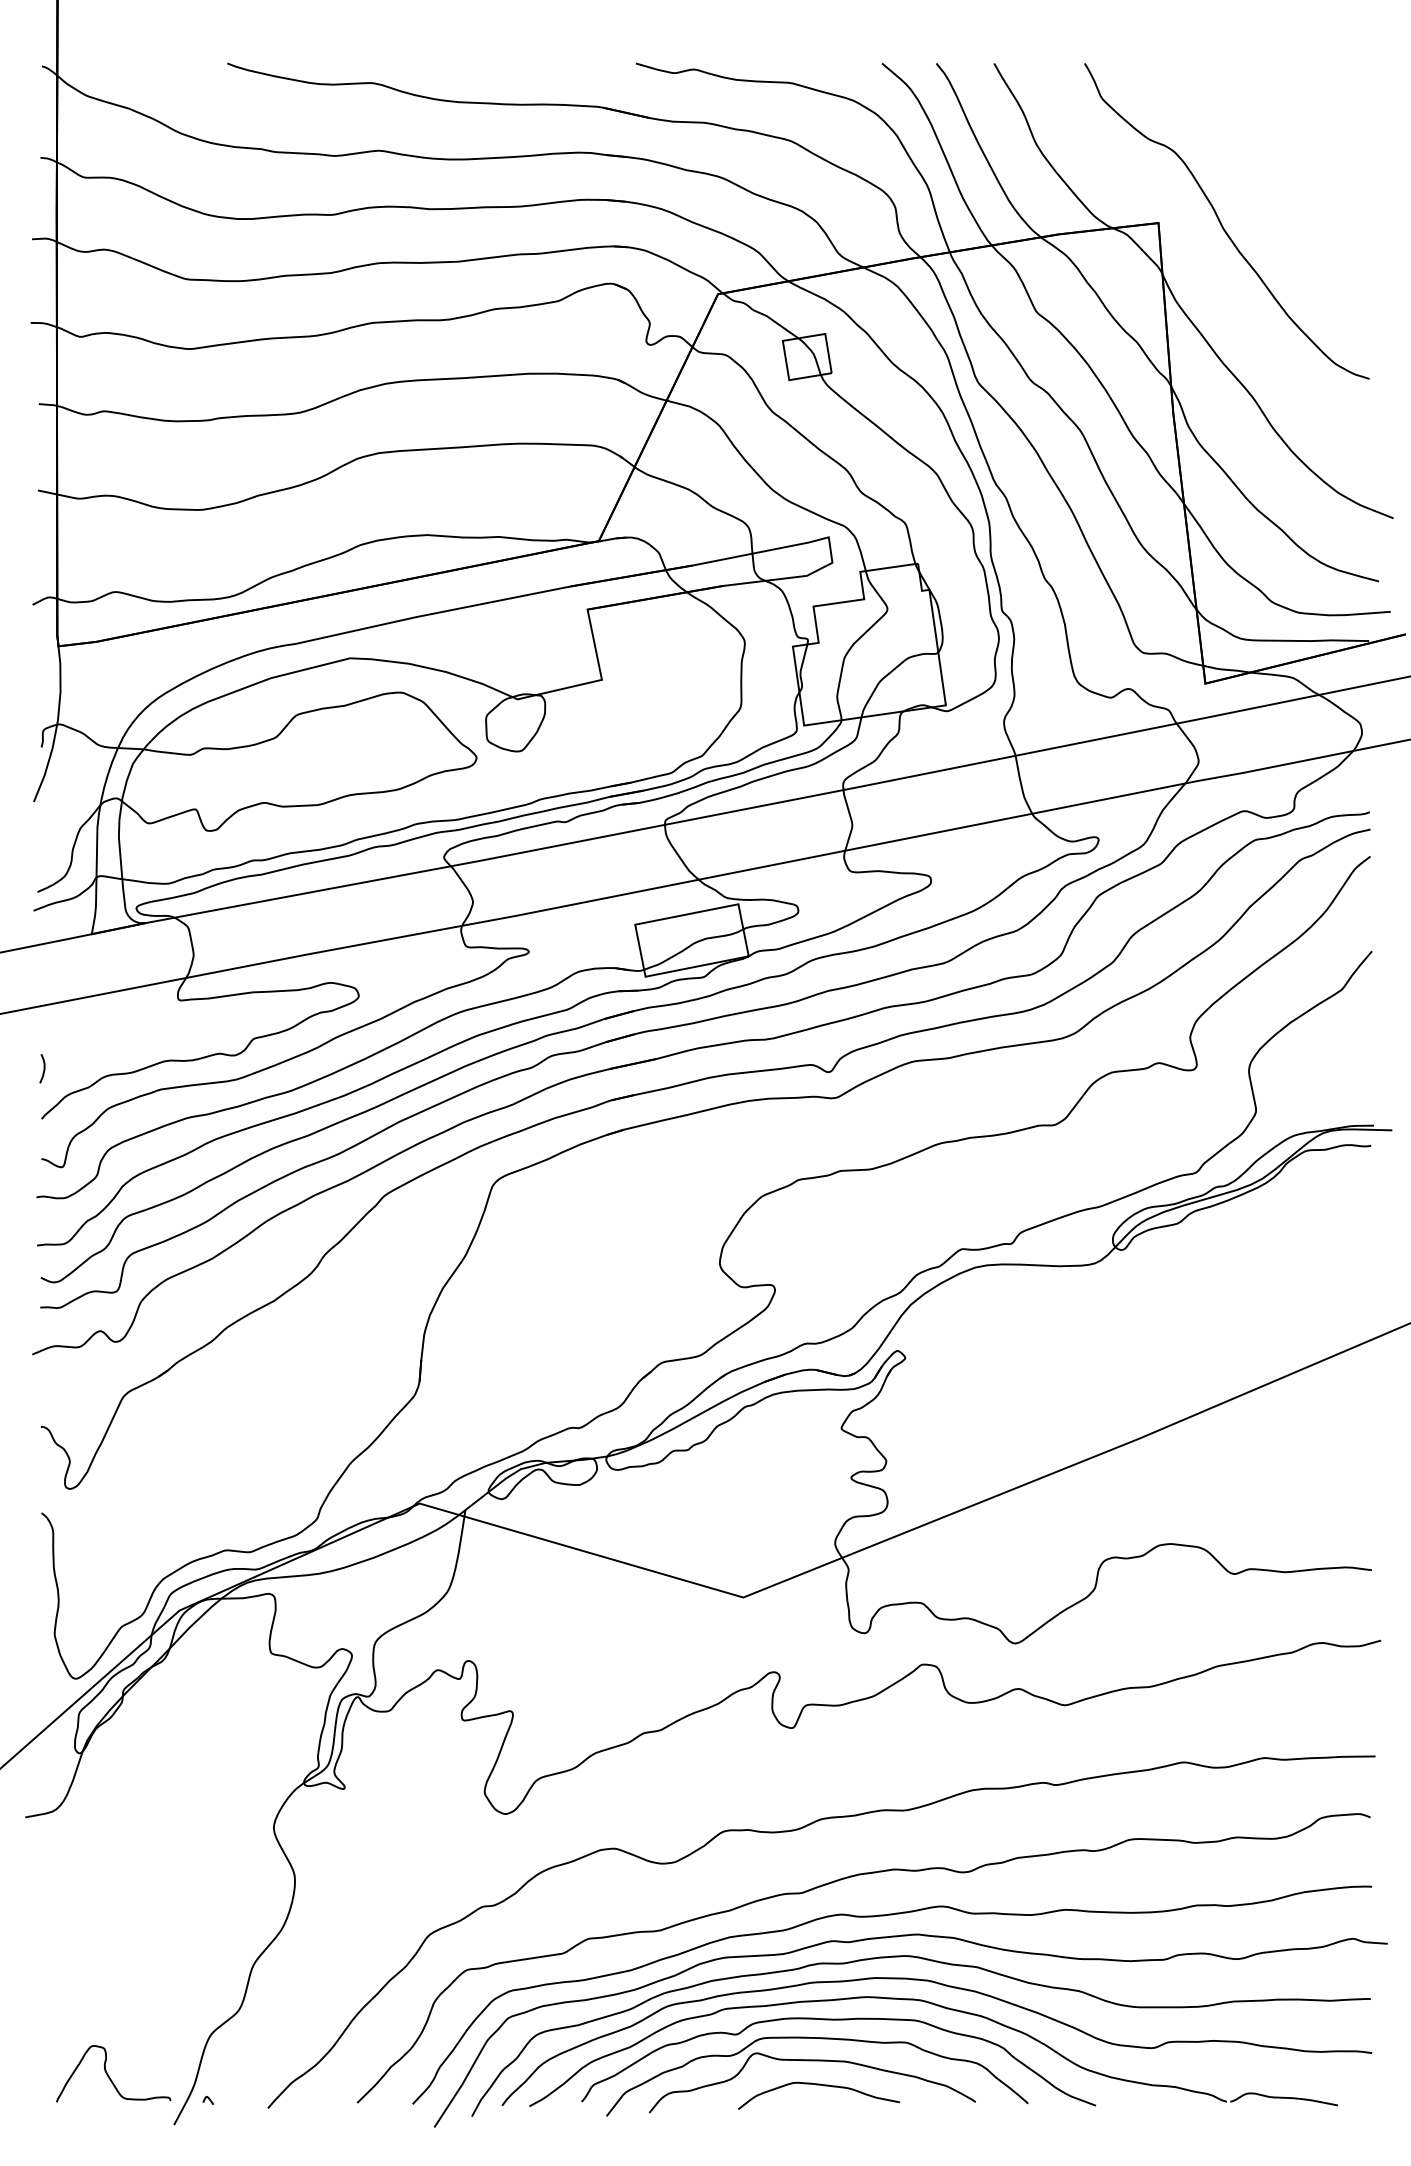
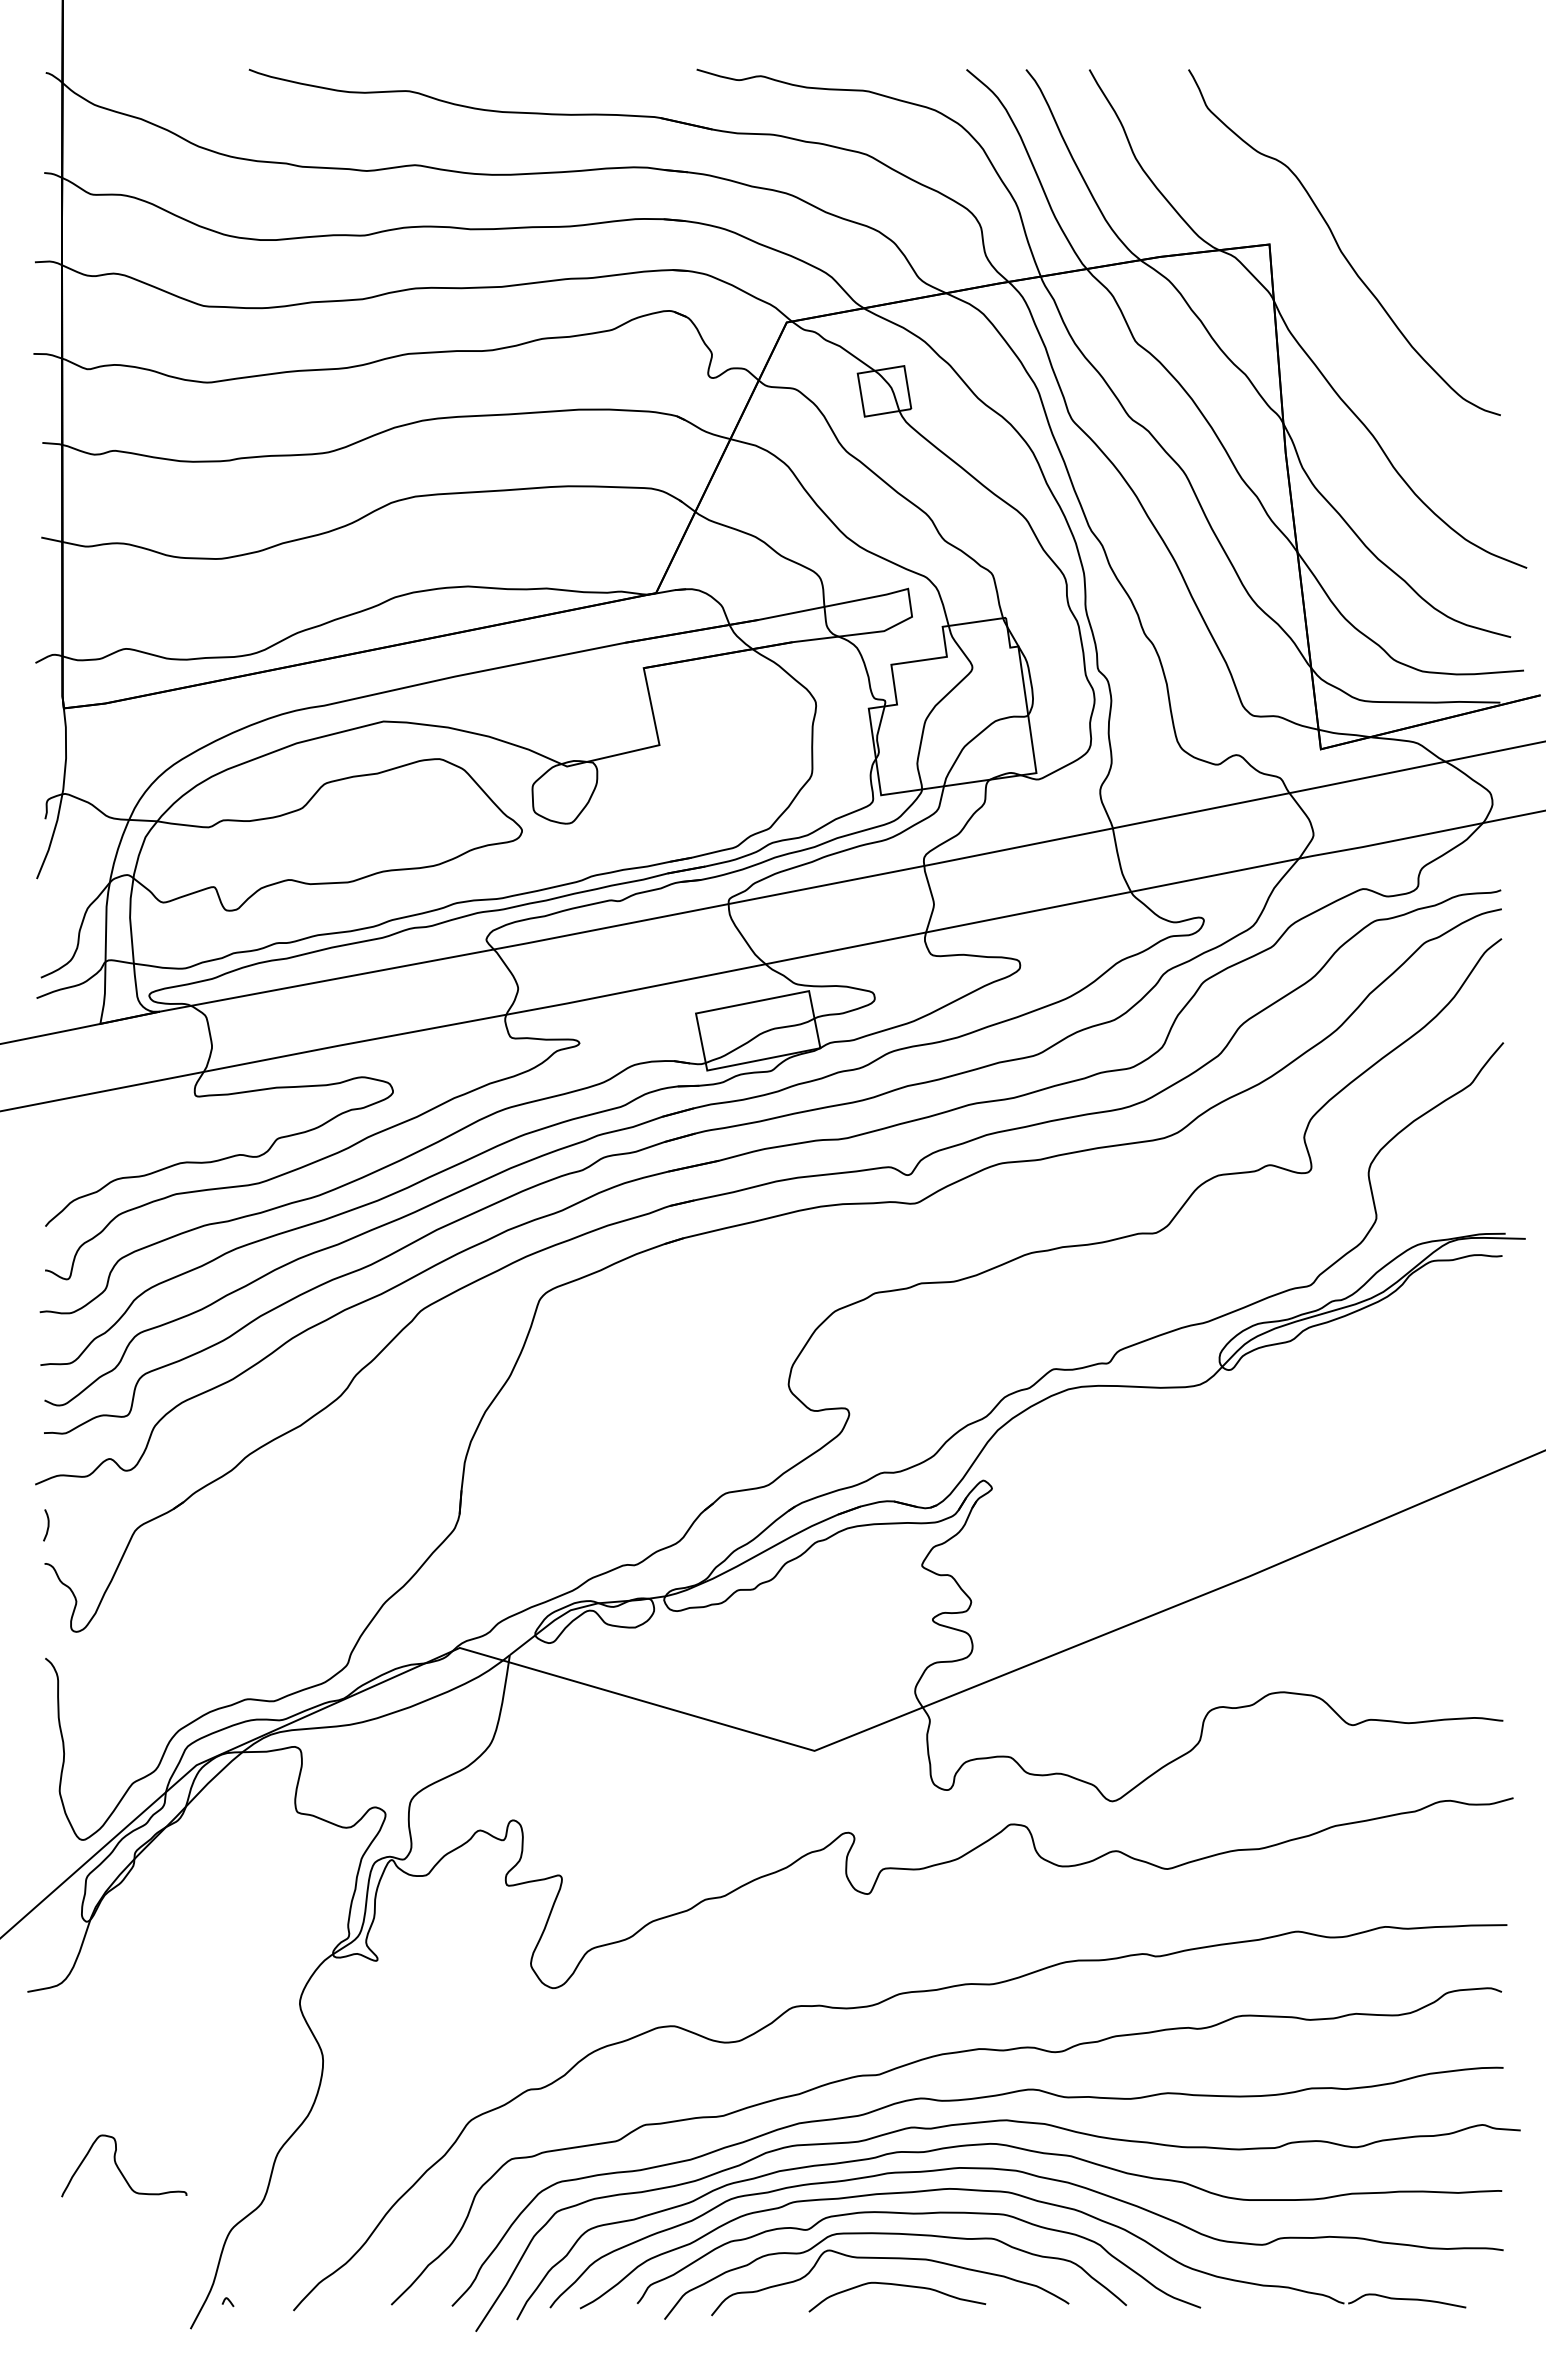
curve: (43, 1068) -> (47, 1525), moved
curve: (110, 2077) -> (120, 2169), moved

